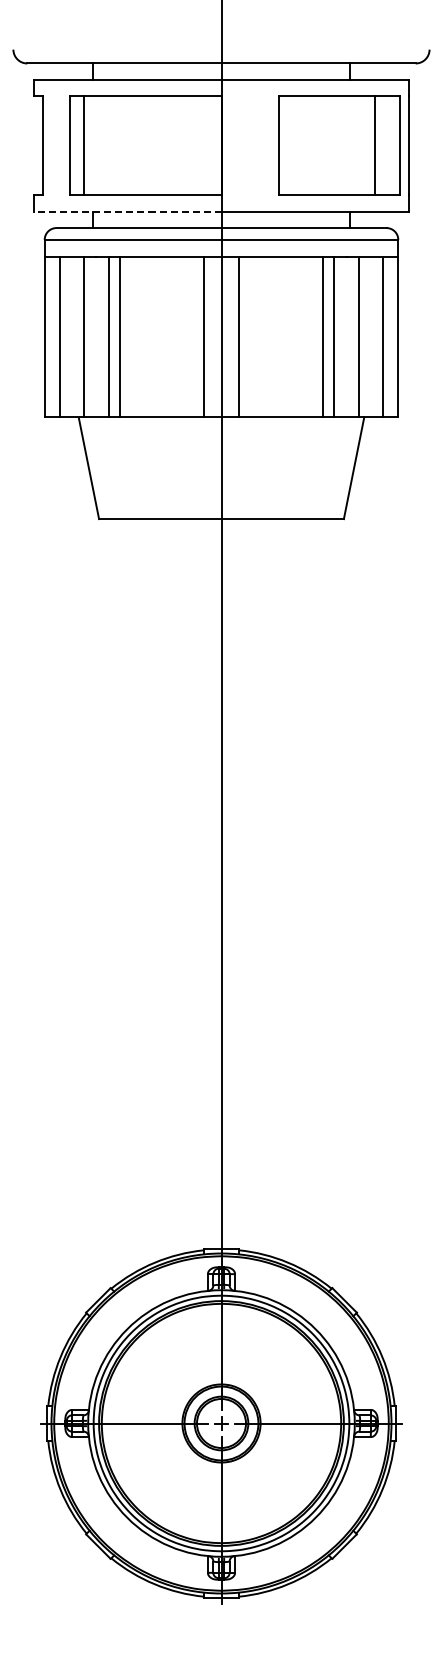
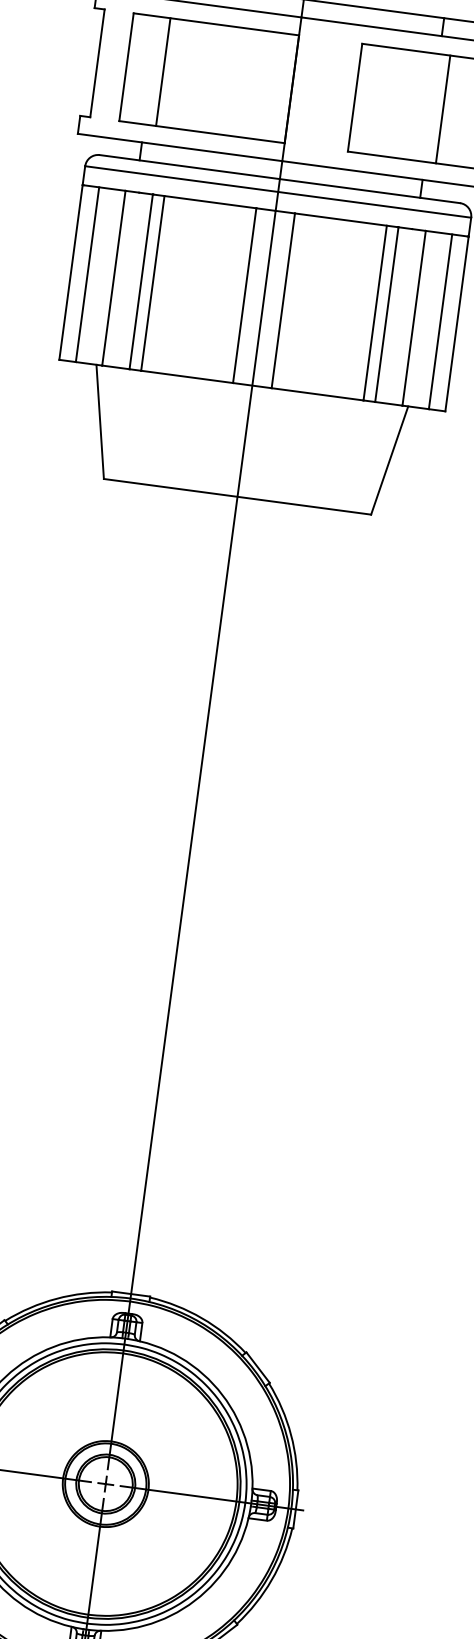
line: (83, 145) -> (163, 71), moved
line: (375, 145) -> (443, 109), moved
line: (127, 211) -> (179, 147), dashed -> solid

